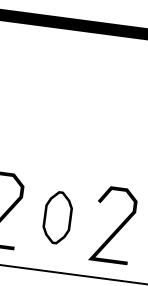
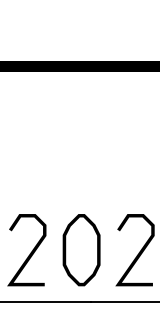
part: (57, 217) -> (81, 250), size x1.43

